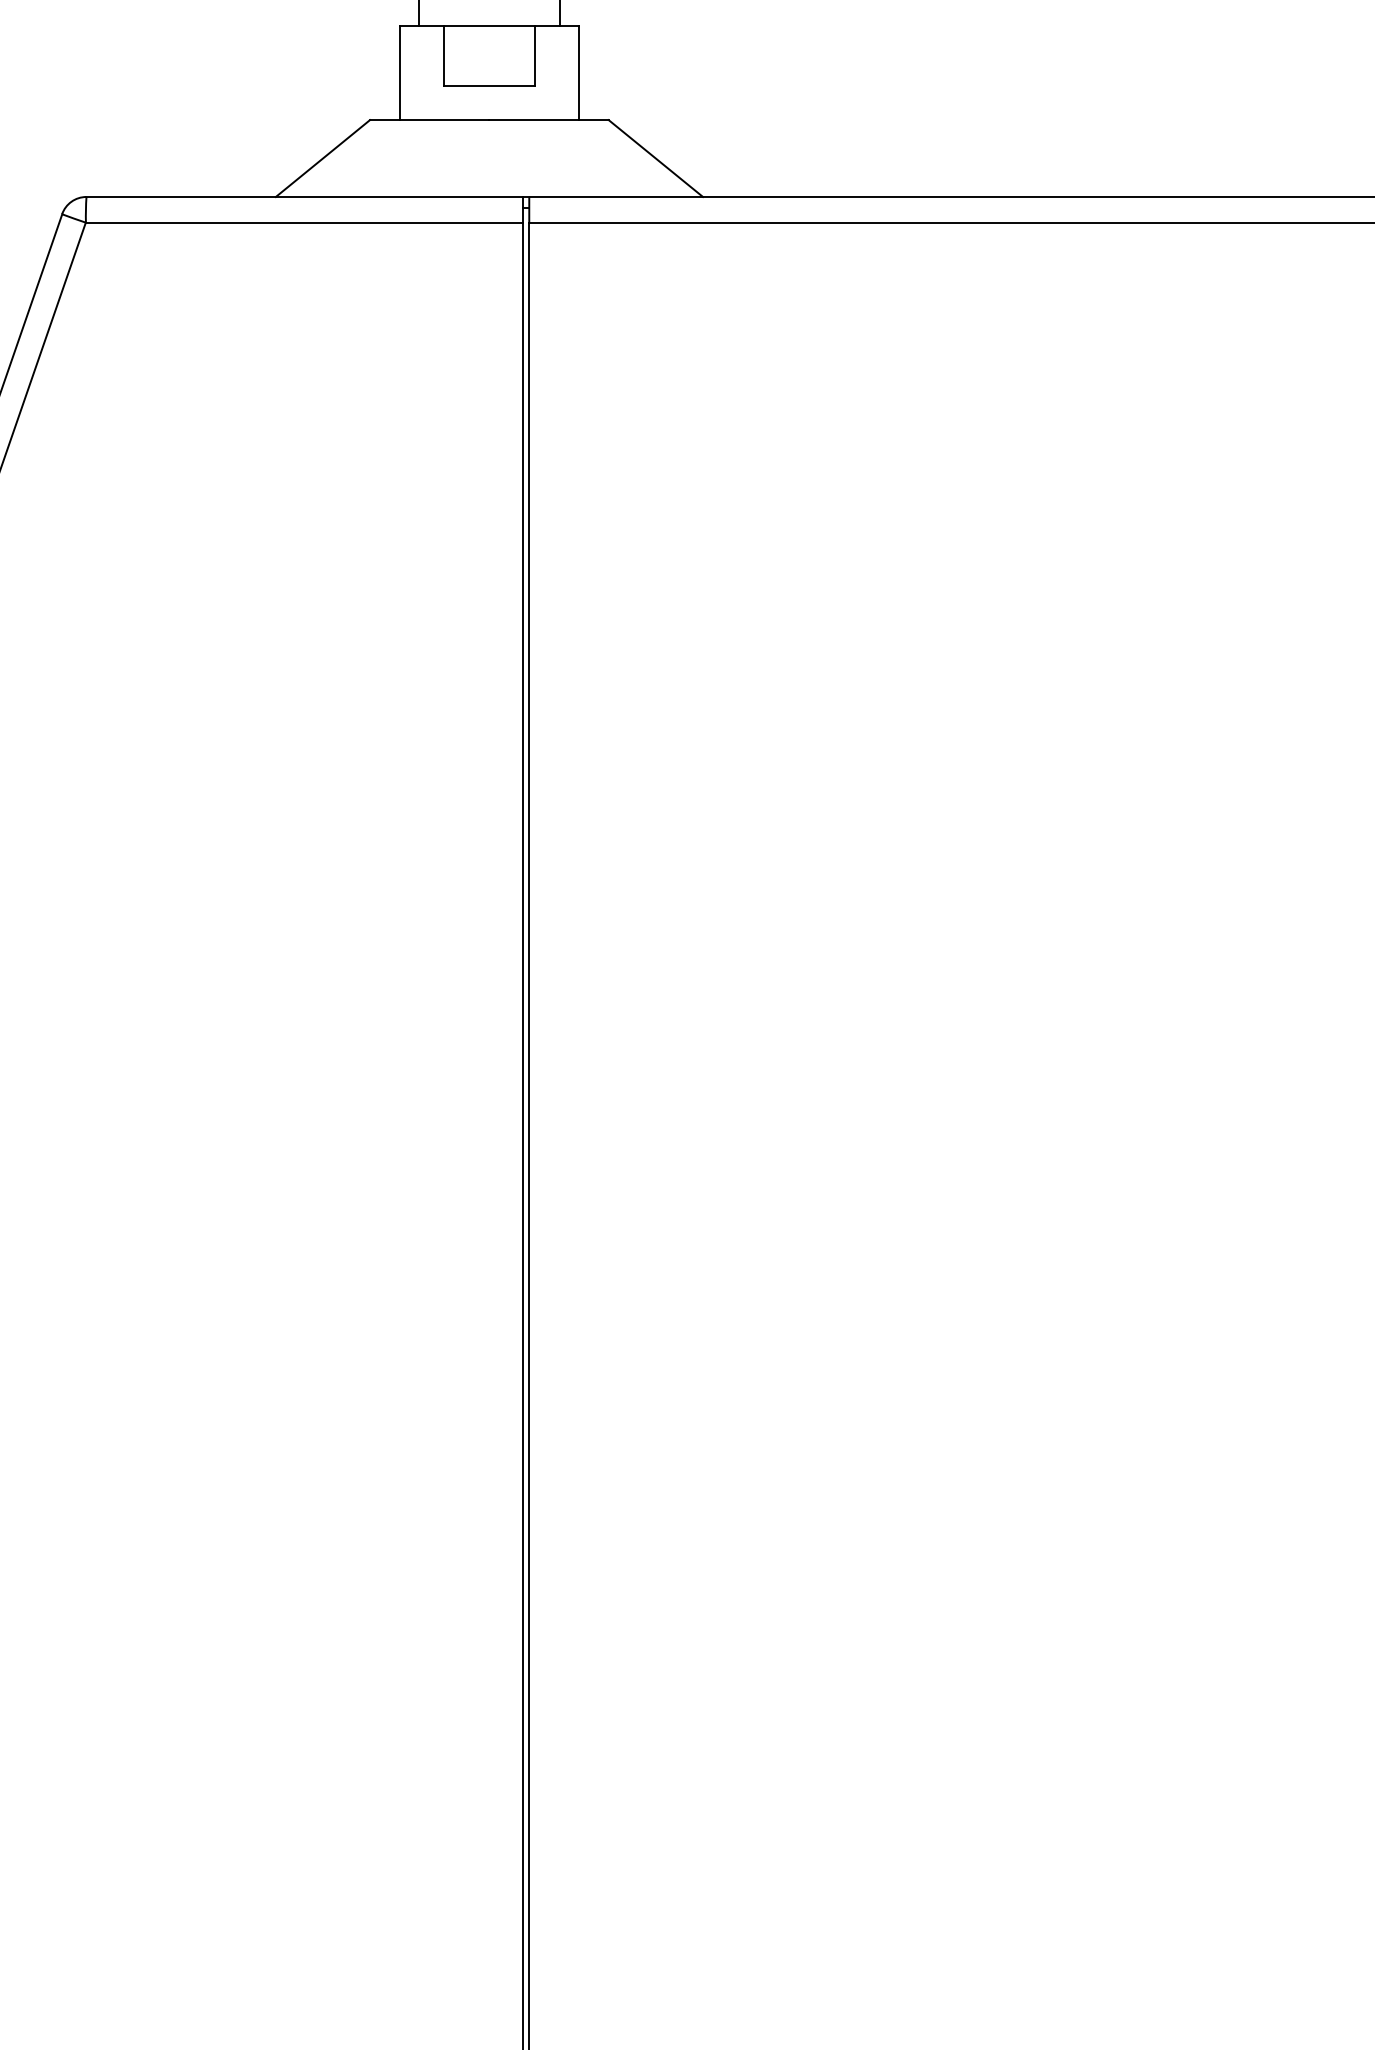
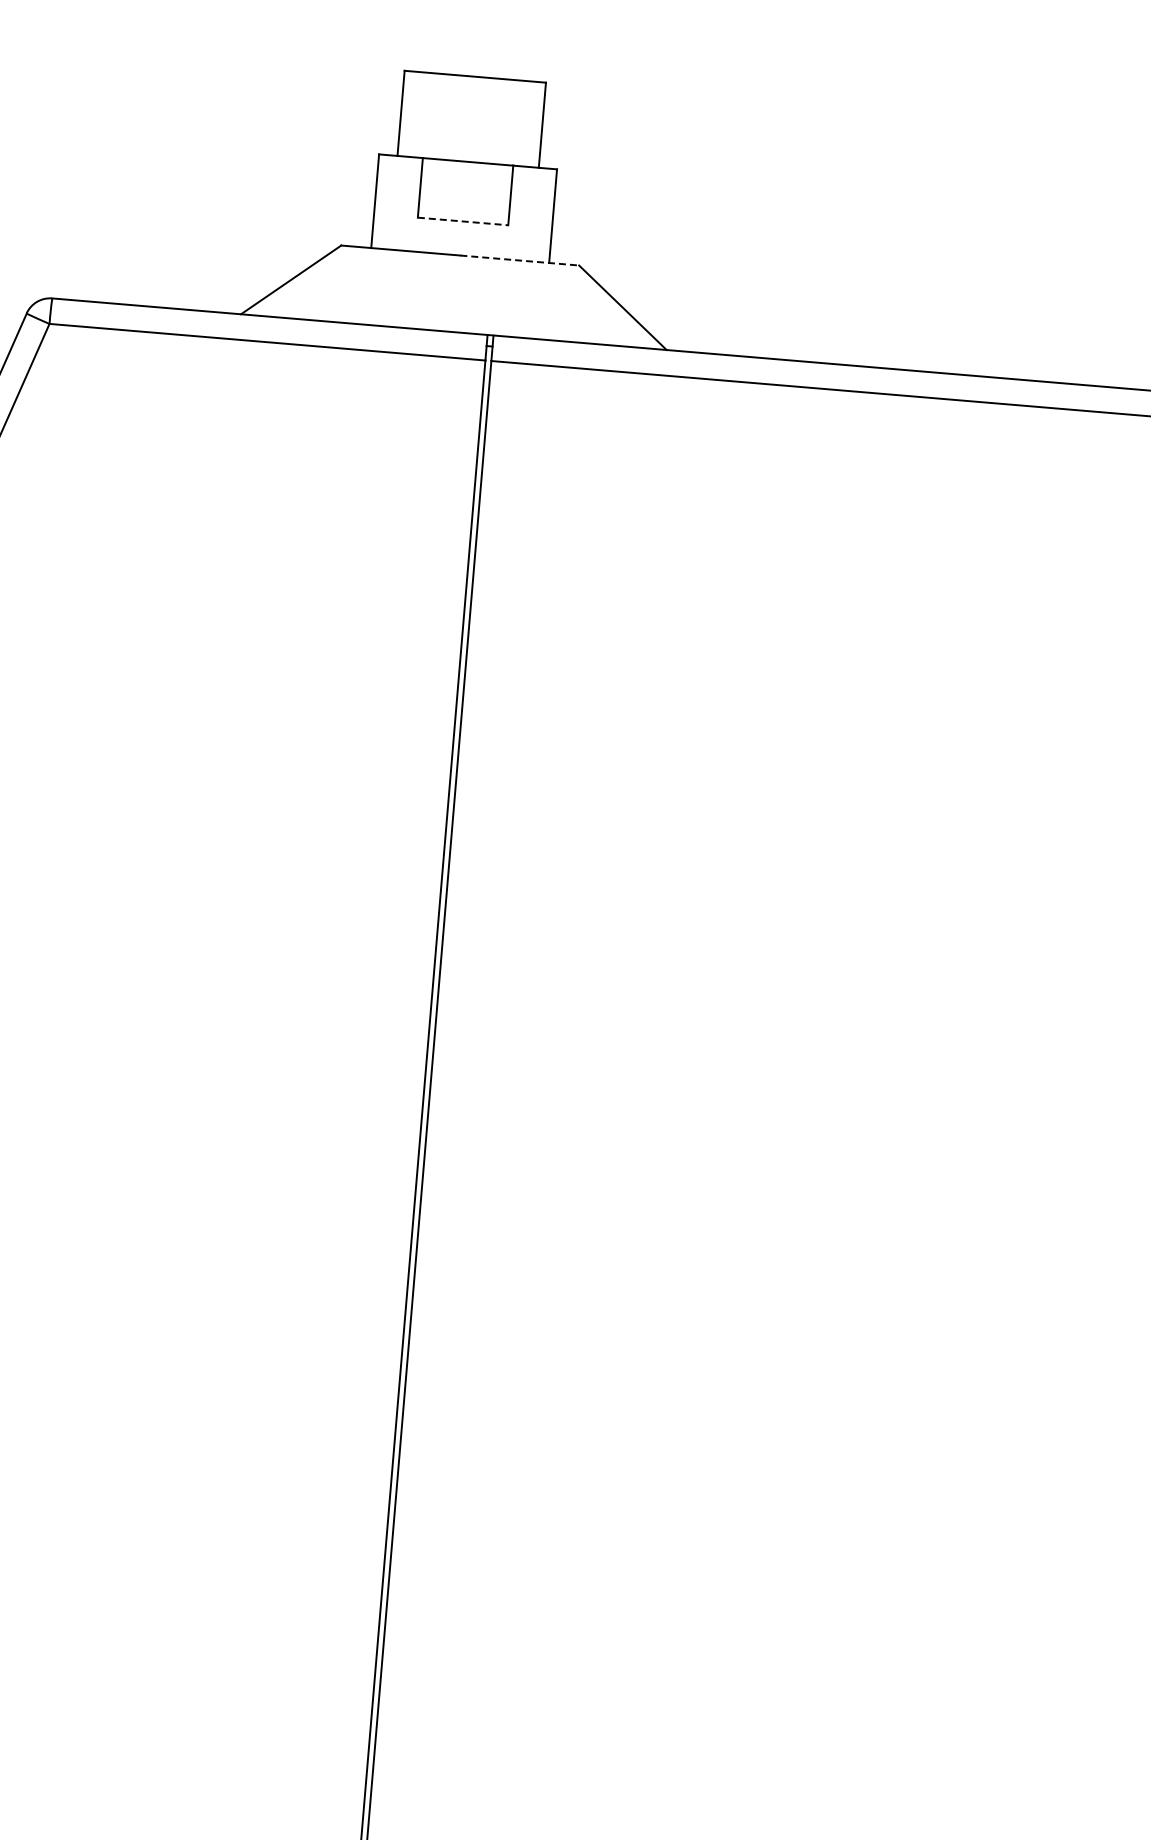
line: (489, 85) -> (463, 221), solid -> dashed
line: (549, 120) -> (520, 260), solid -> dashed

